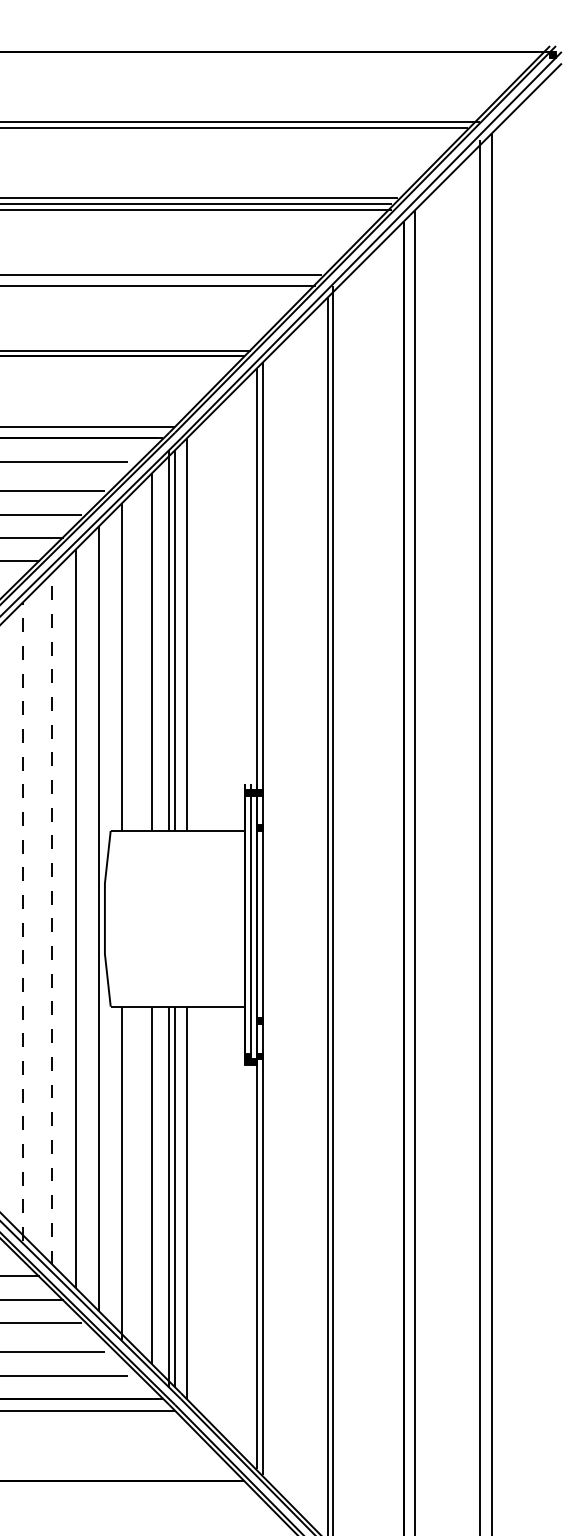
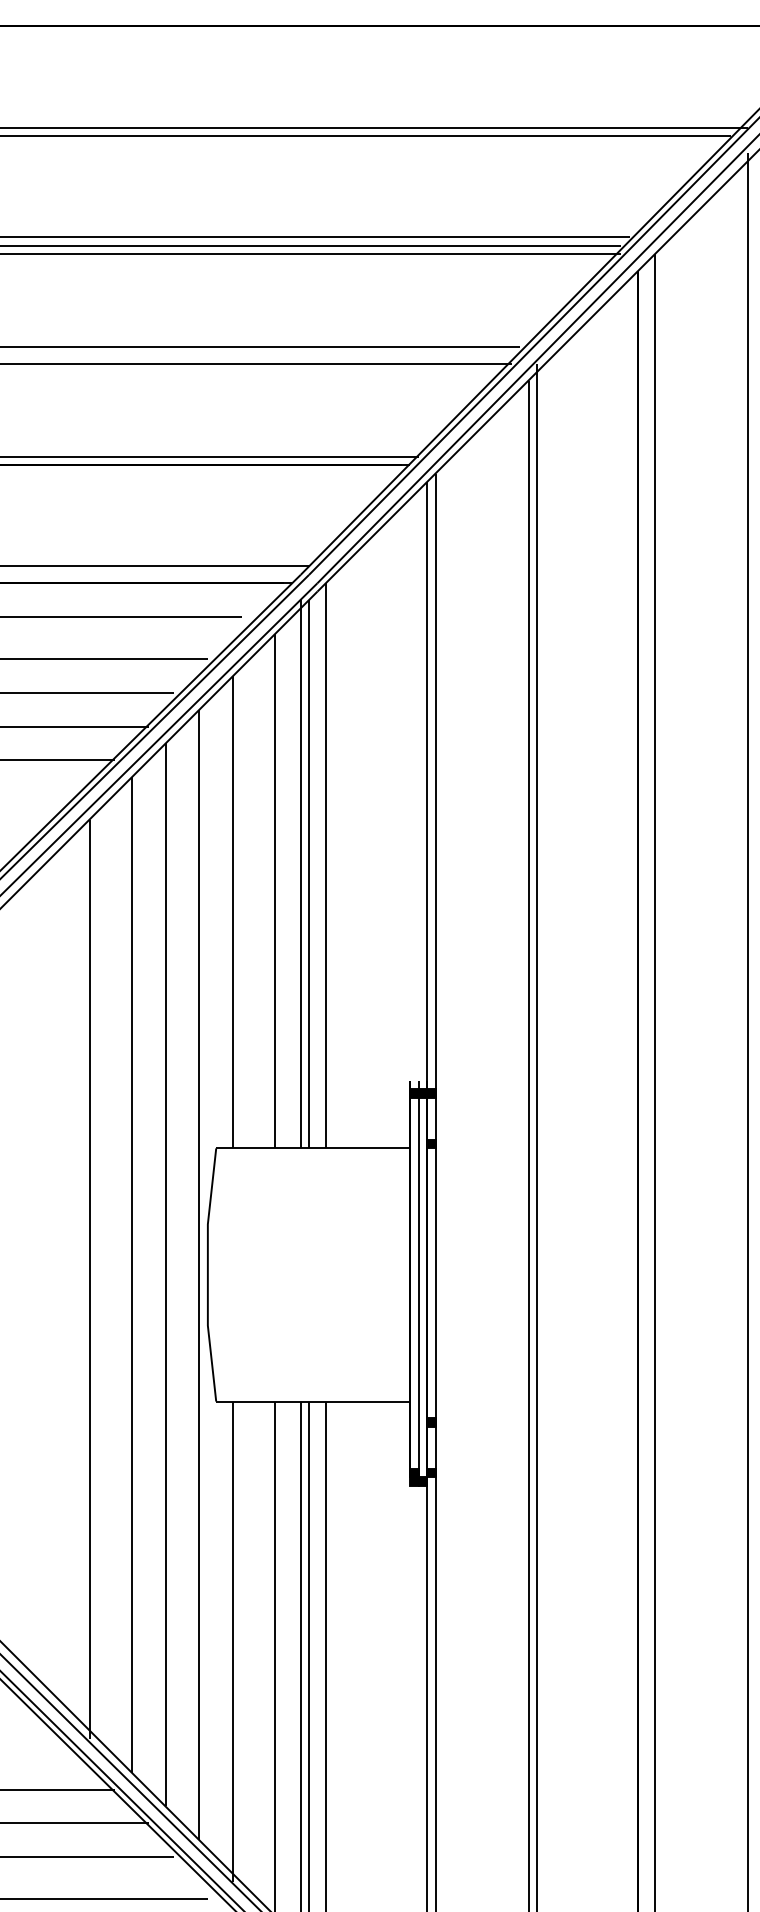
line: (52, 918) -> (132, 1274), dashed -> solid
line: (23, 921) -> (90, 1278), dashed -> solid

